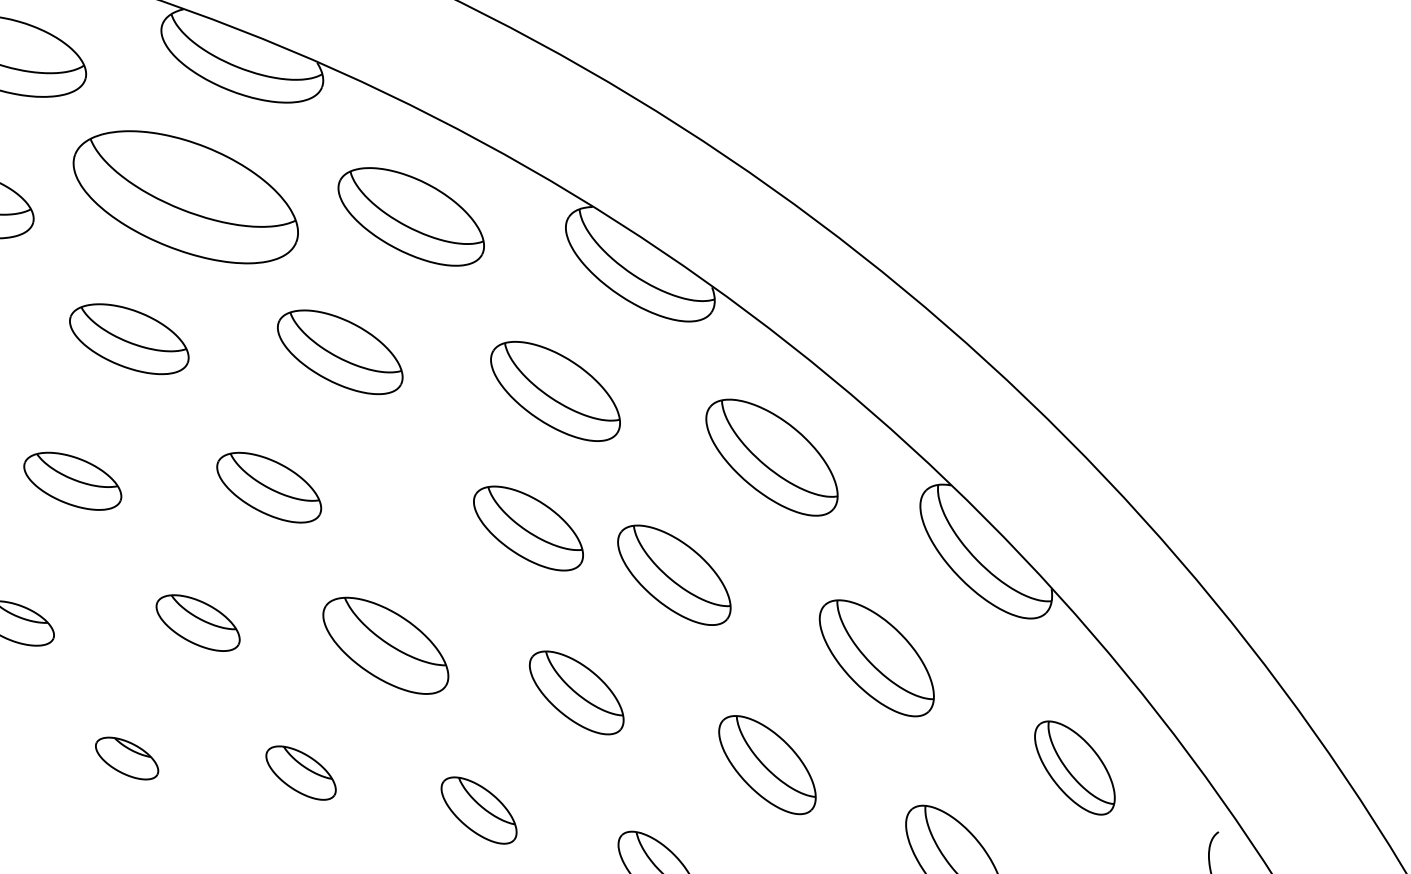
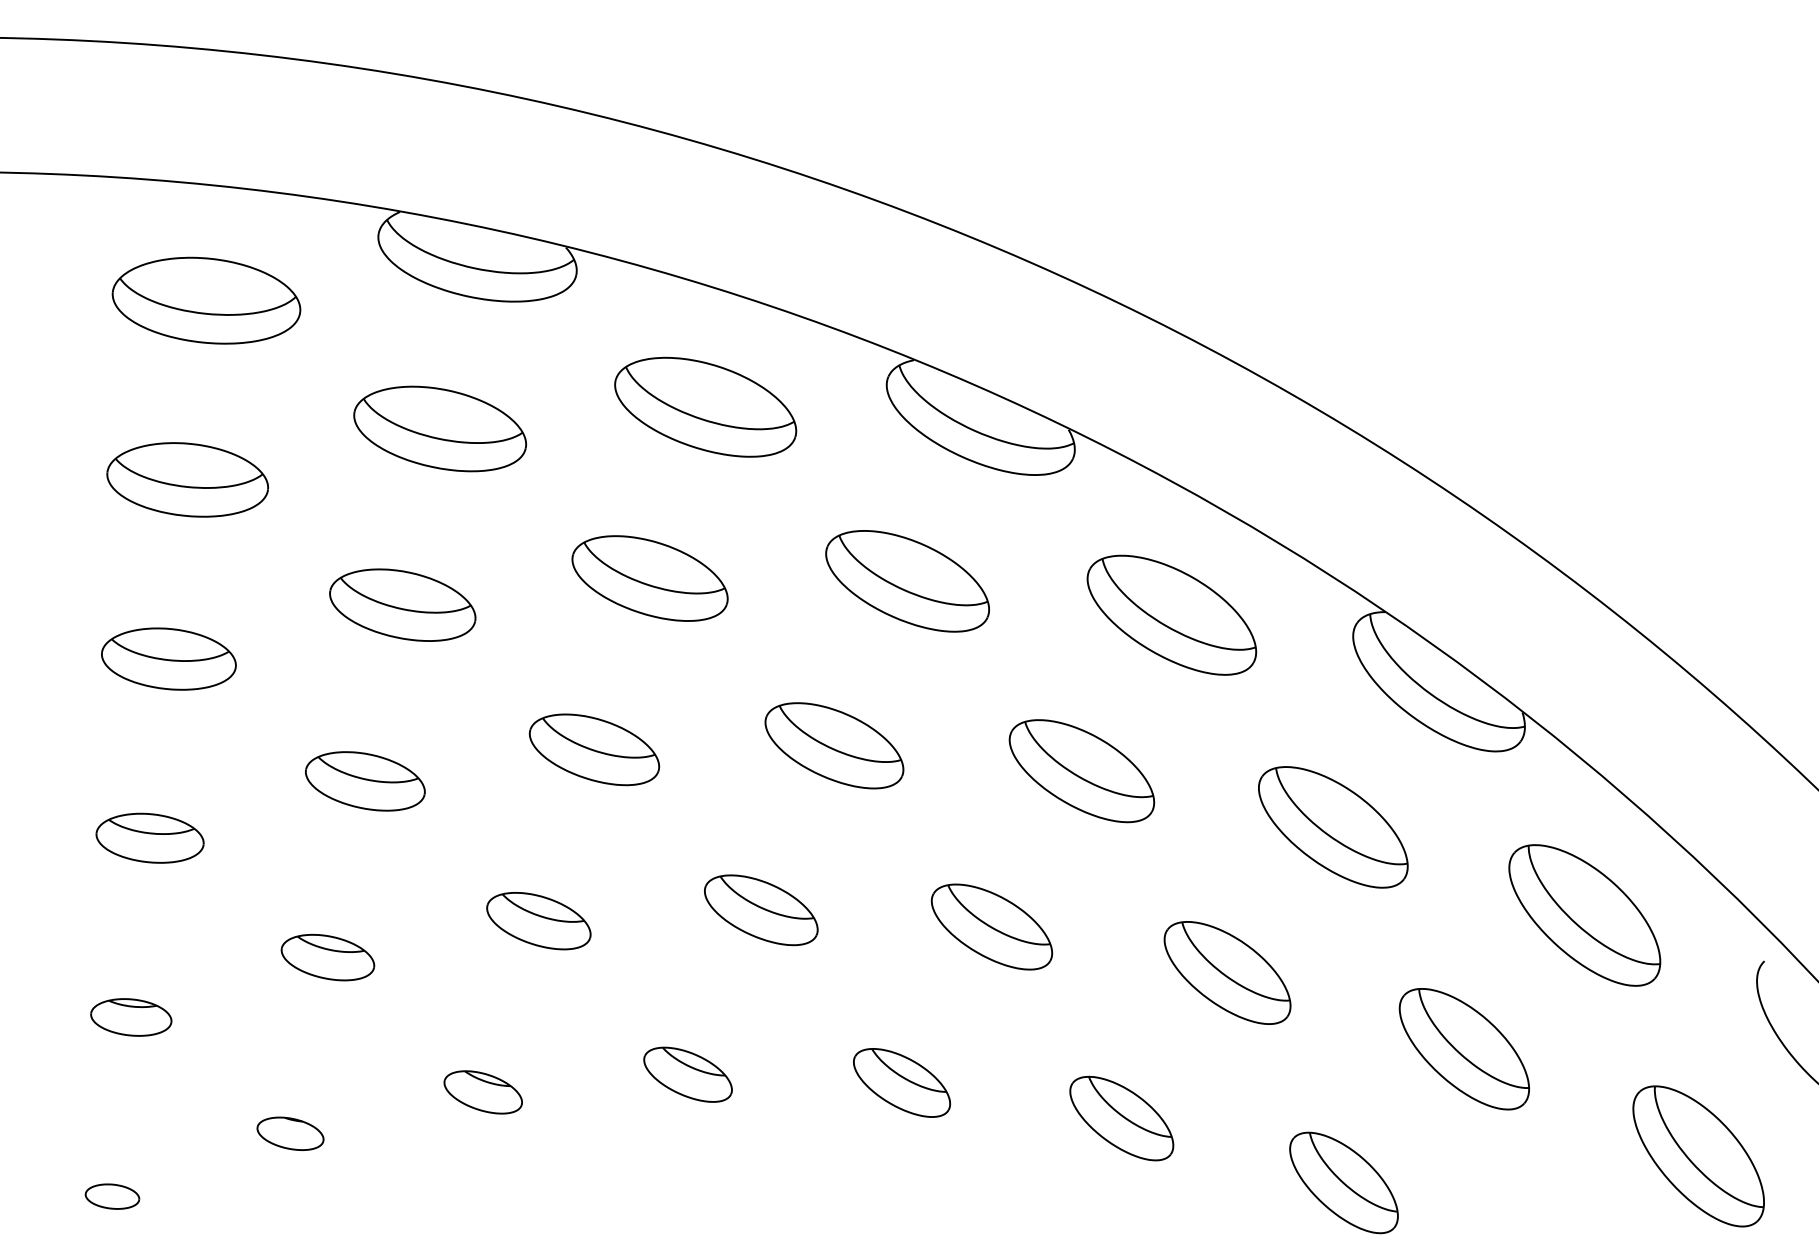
part: (185, 196) -> (439, 428), size x0.62
part: (528, 528) -> (834, 745), moved
part: (386, 645) -> (761, 910), size x0.71
part: (1074, 767) -> (1584, 915), size x1.43

